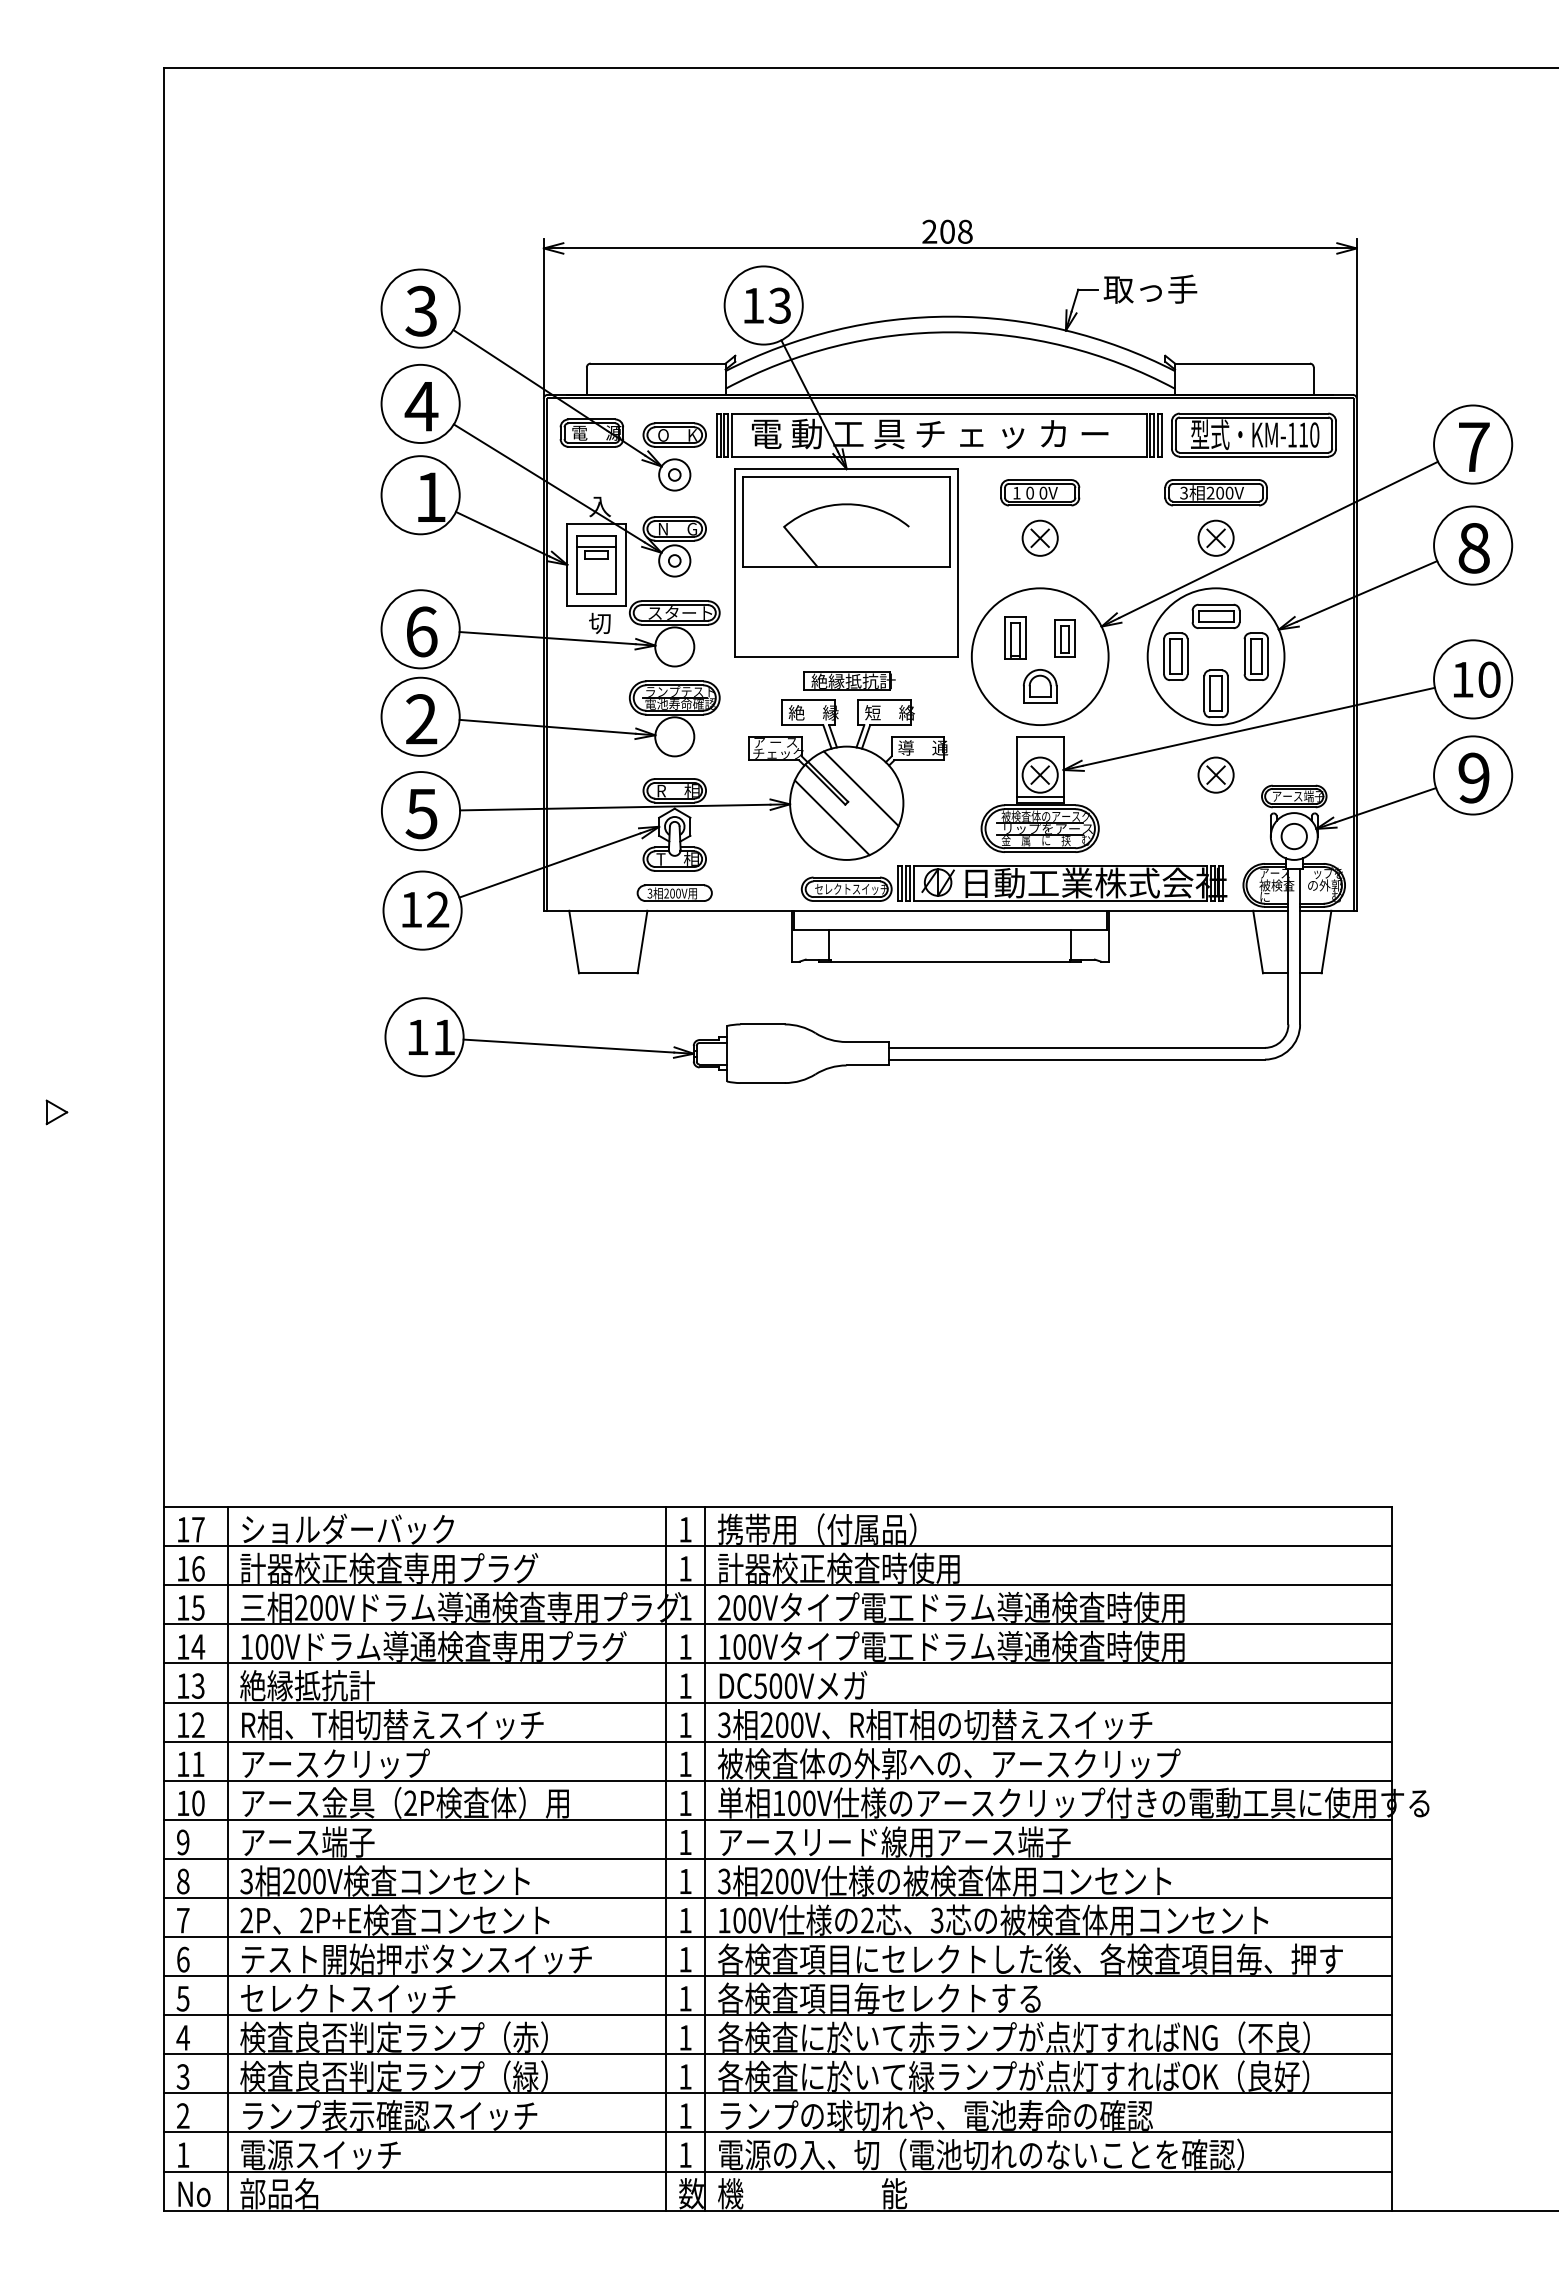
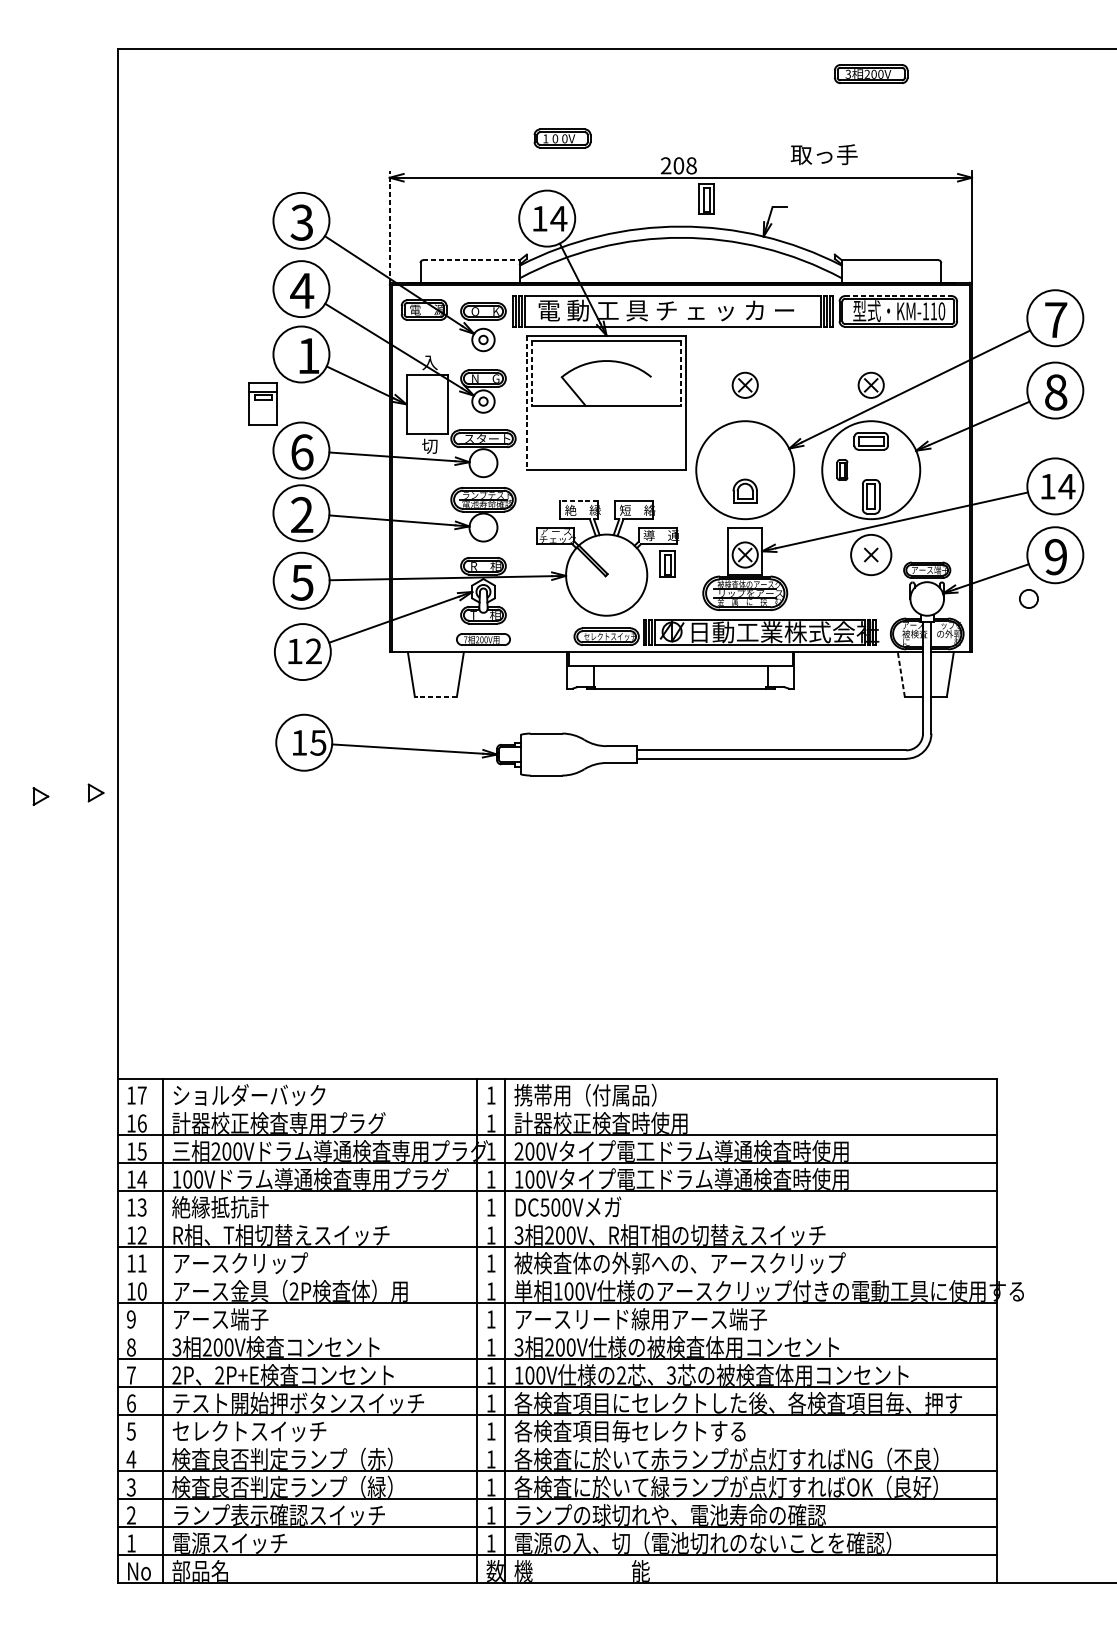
text: (1150, 288) -> (824, 154), moved
text: (779, 305) -> (558, 218), 13 -> 14
line: (543, 317) -> (389, 227), solid -> dashed
line: (658, 363) -> (471, 260), solid -> dashed
line: (1254, 413) -> (898, 295), solid -> dashed
part: (1040, 492) -> (562, 138), moved
part: (1215, 492) -> (870, 73), moved
line: (743, 521) -> (532, 373), solid -> dashed
line: (950, 521) -> (680, 373), solid -> dashed
line: (735, 562) -> (526, 402), solid -> dashed
part: (596, 564) -> (263, 404), moved
part: (1015, 637) -> (706, 198), moved
part: (1064, 638) -> (667, 563), moved
part: (1175, 656) -> (842, 470), size x0.6
part: (1255, 656) -> (899, 470), removed
text: (1489, 679) -> (1067, 486), 10 -> 14
part: (849, 680) -> (608, 487), removed
line: (808, 699) -> (579, 500), solid -> dashed
circle: (1215, 774) -> (870, 554), size x1.6
line: (860, 788) -> (616, 564), removed
line: (1039, 797) -> (744, 571), removed
line: (831, 817) -> (595, 585), removed
circle: (1293, 836) -> (1028, 598), moved
text: (649, 893) -> (465, 639), 3 -> 7
line: (1258, 942) -> (901, 674), solid -> dashed
line: (607, 973) -> (435, 697), solid -> dashed
text: (443, 1037) -> (317, 742), 11 -> 15
part: (133, 1107) -> (95, 793), added
line: (777, 1546) -> (557, 1107), removed
line: (777, 1702) -> (557, 1219), removed
line: (777, 1780) -> (557, 1275), removed
line: (777, 1858) -> (557, 1331), removed
line: (777, 2015) -> (557, 1443), removed

